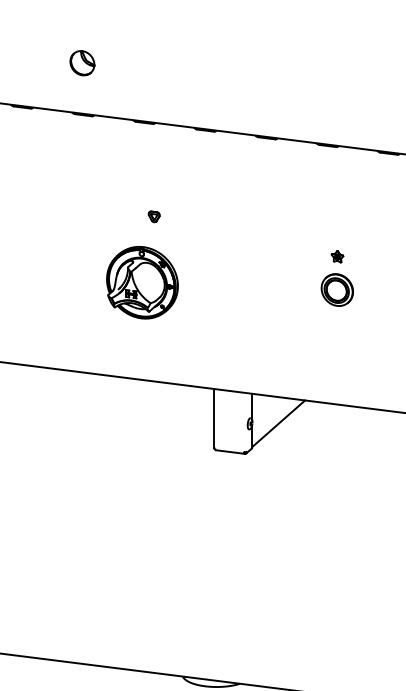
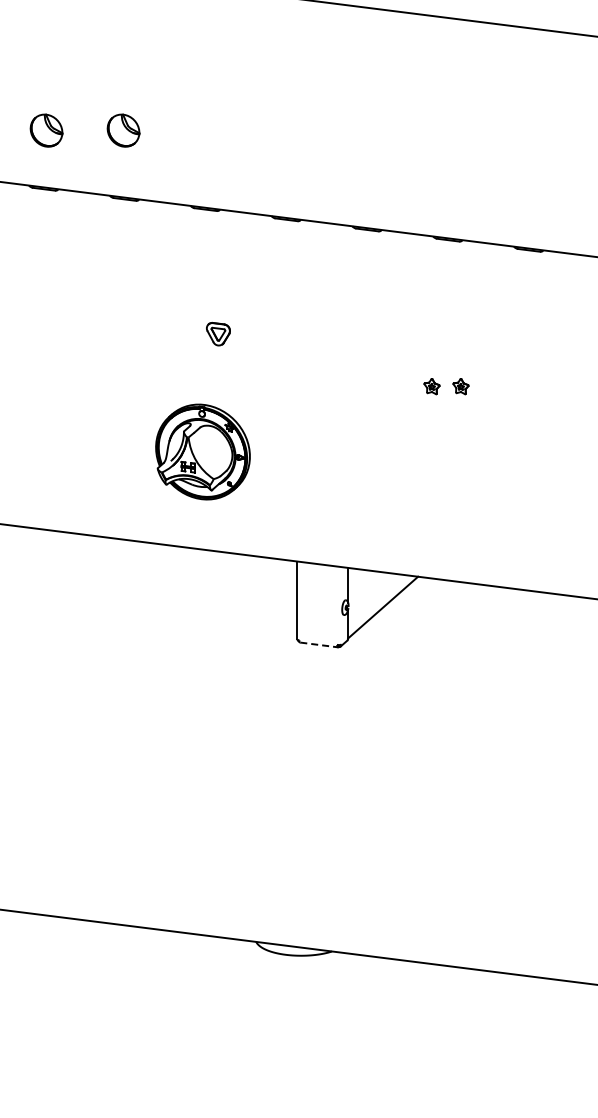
part: (24, 63) -> (46, 130), added
part: (154, 216) -> (218, 333), size x1.6
part: (315, 256) -> (431, 386), added
part: (142, 282) -> (202, 451), moved
part: (337, 289) -> (460, 430), removed
line: (230, 451) -> (319, 644), solid -> dashed

